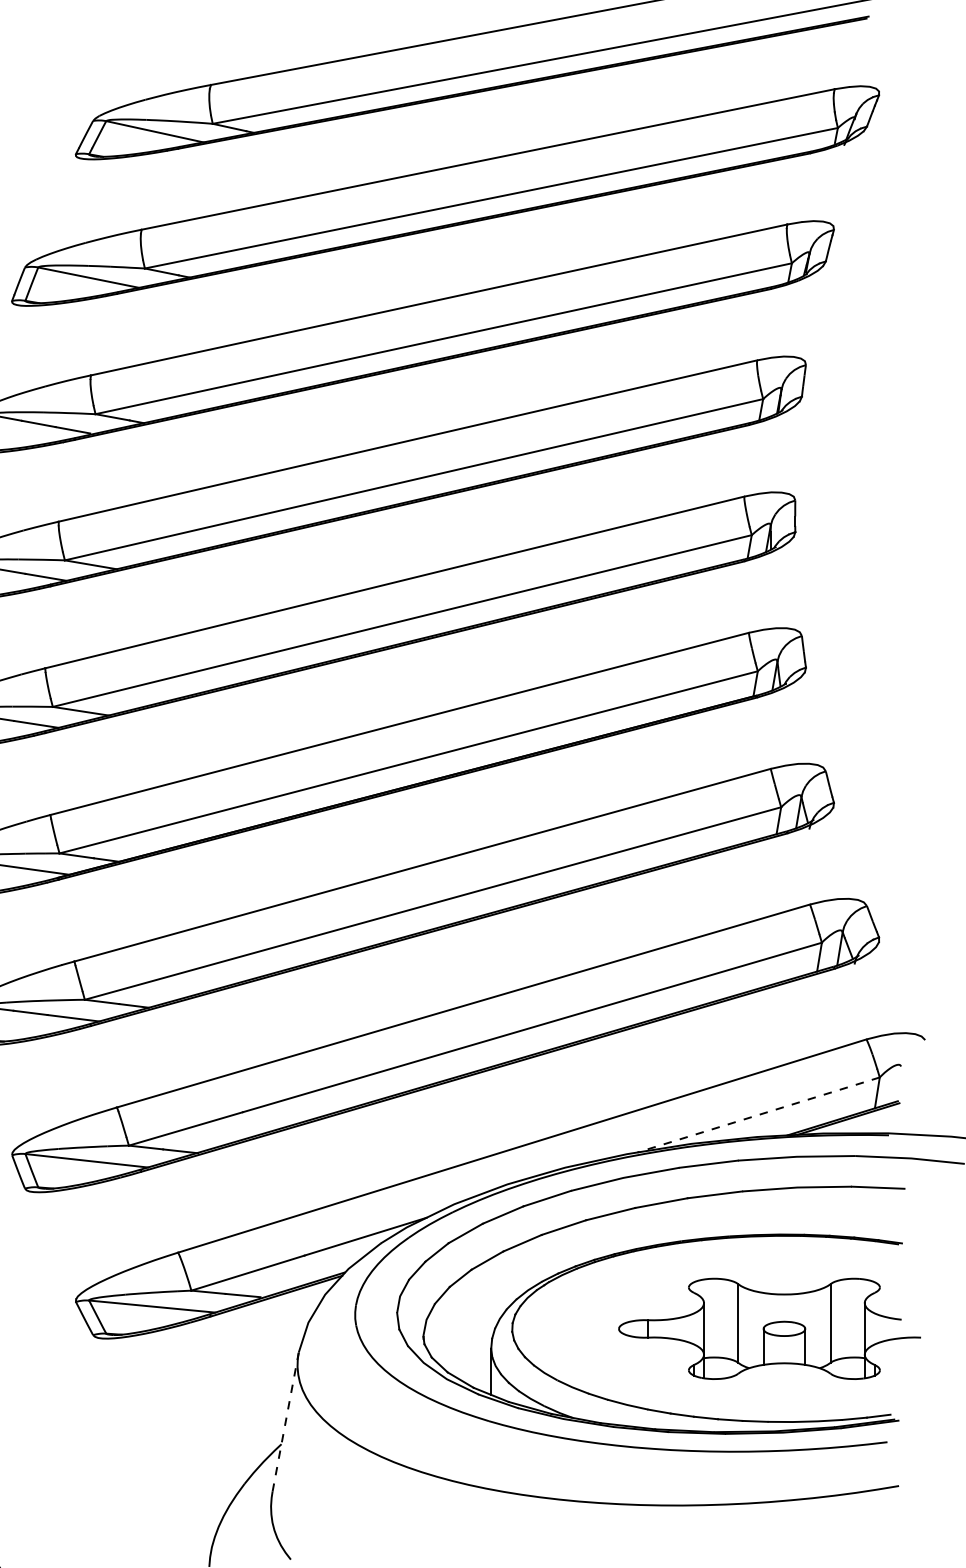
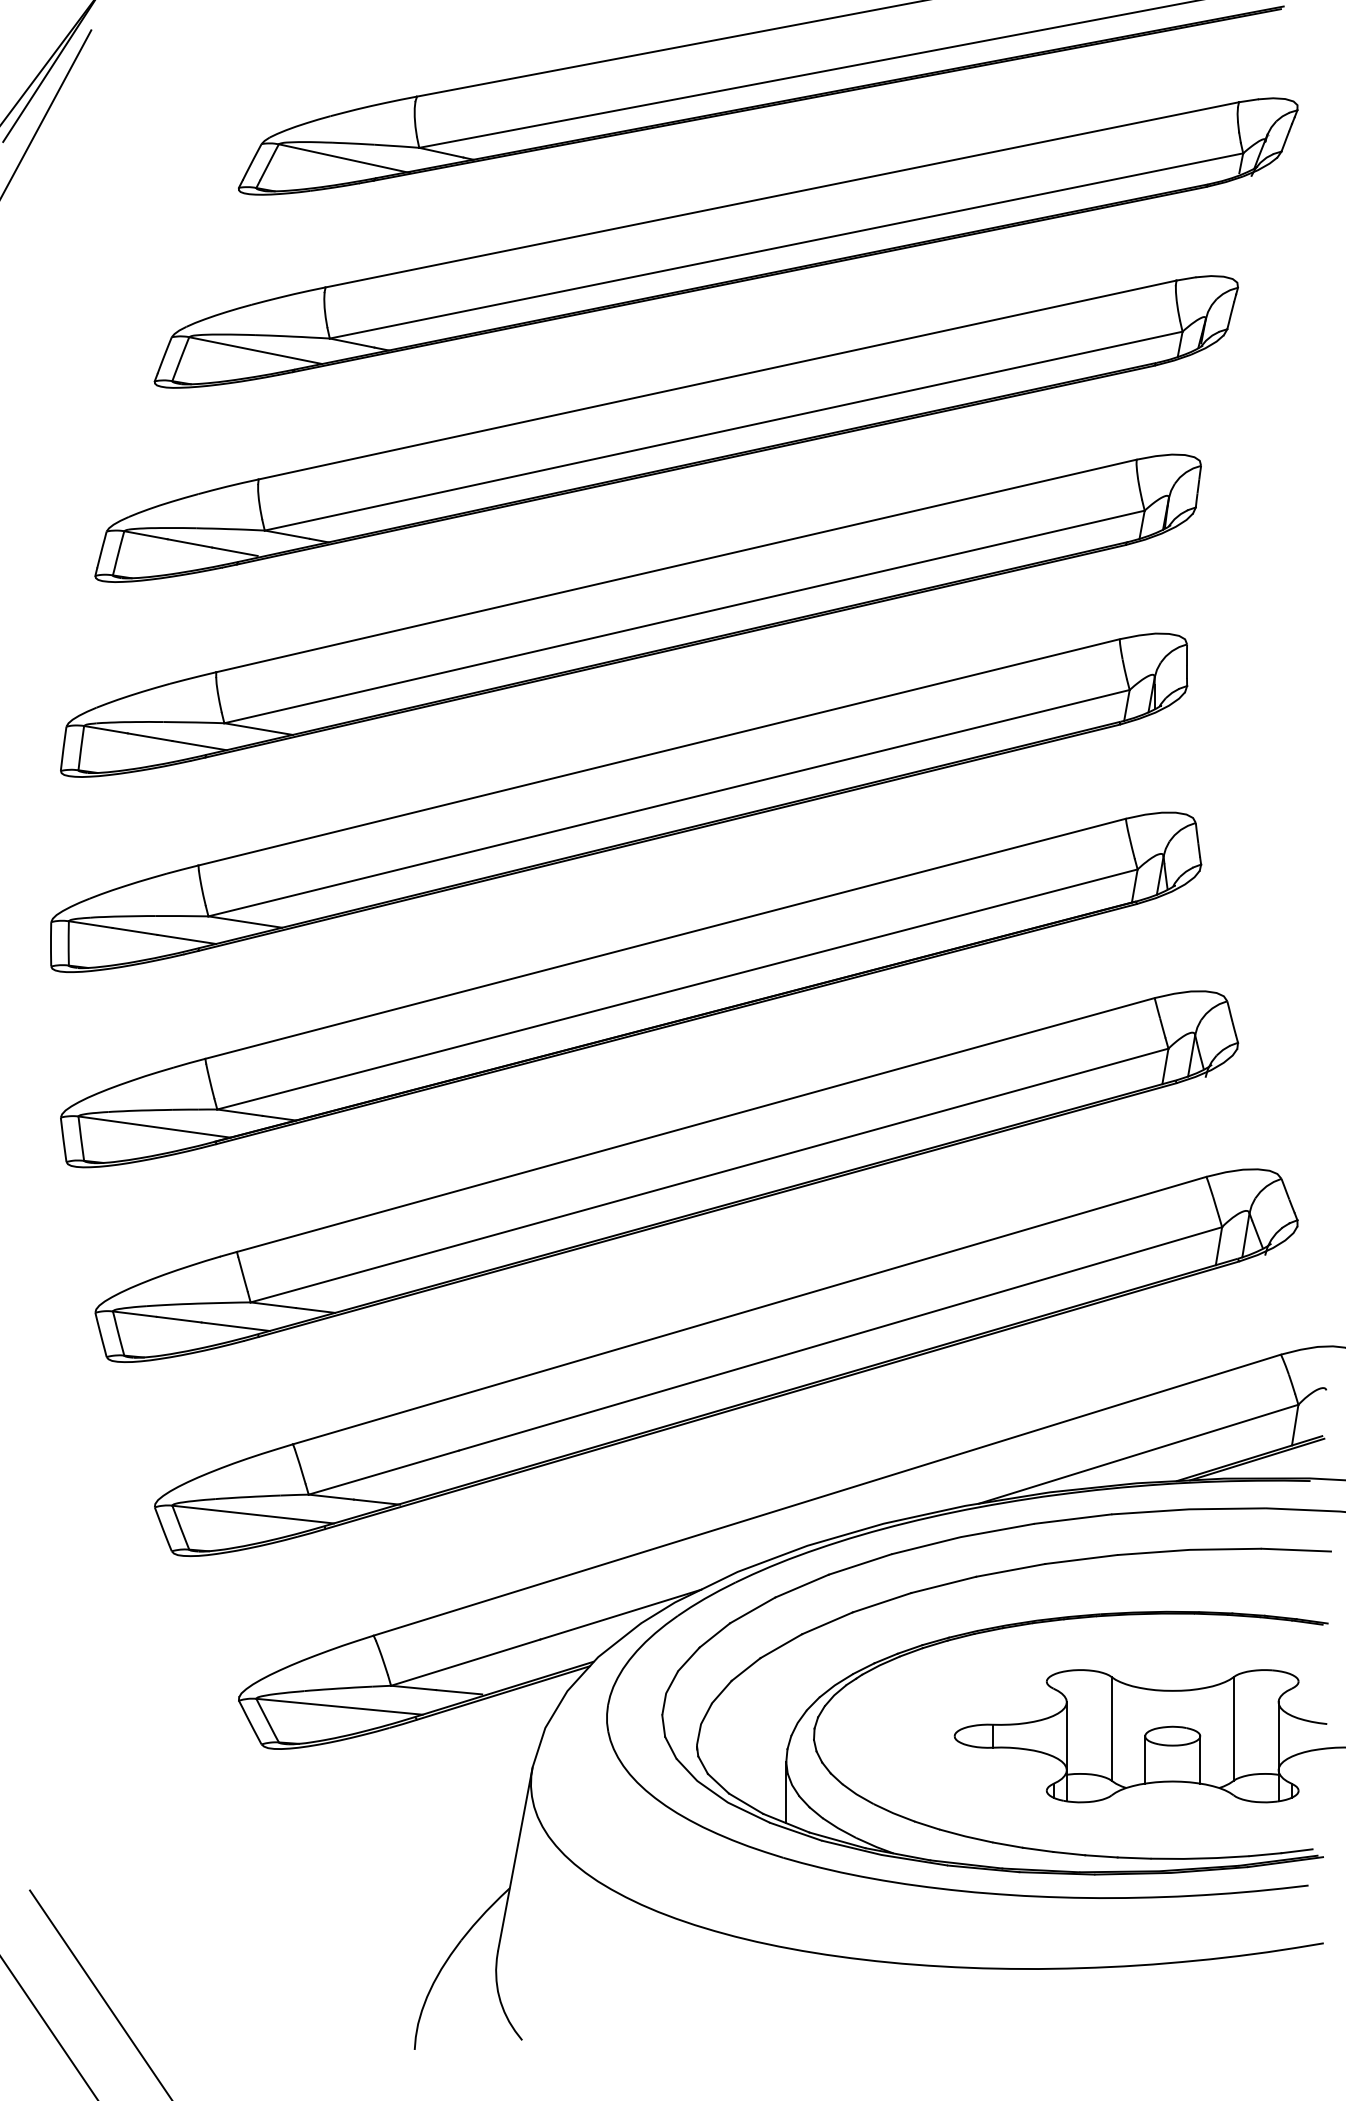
line: (758, 1115) -> (1138, 1454), dashed -> solid
line: (285, 1421) -> (515, 1858), dashed -> solid

